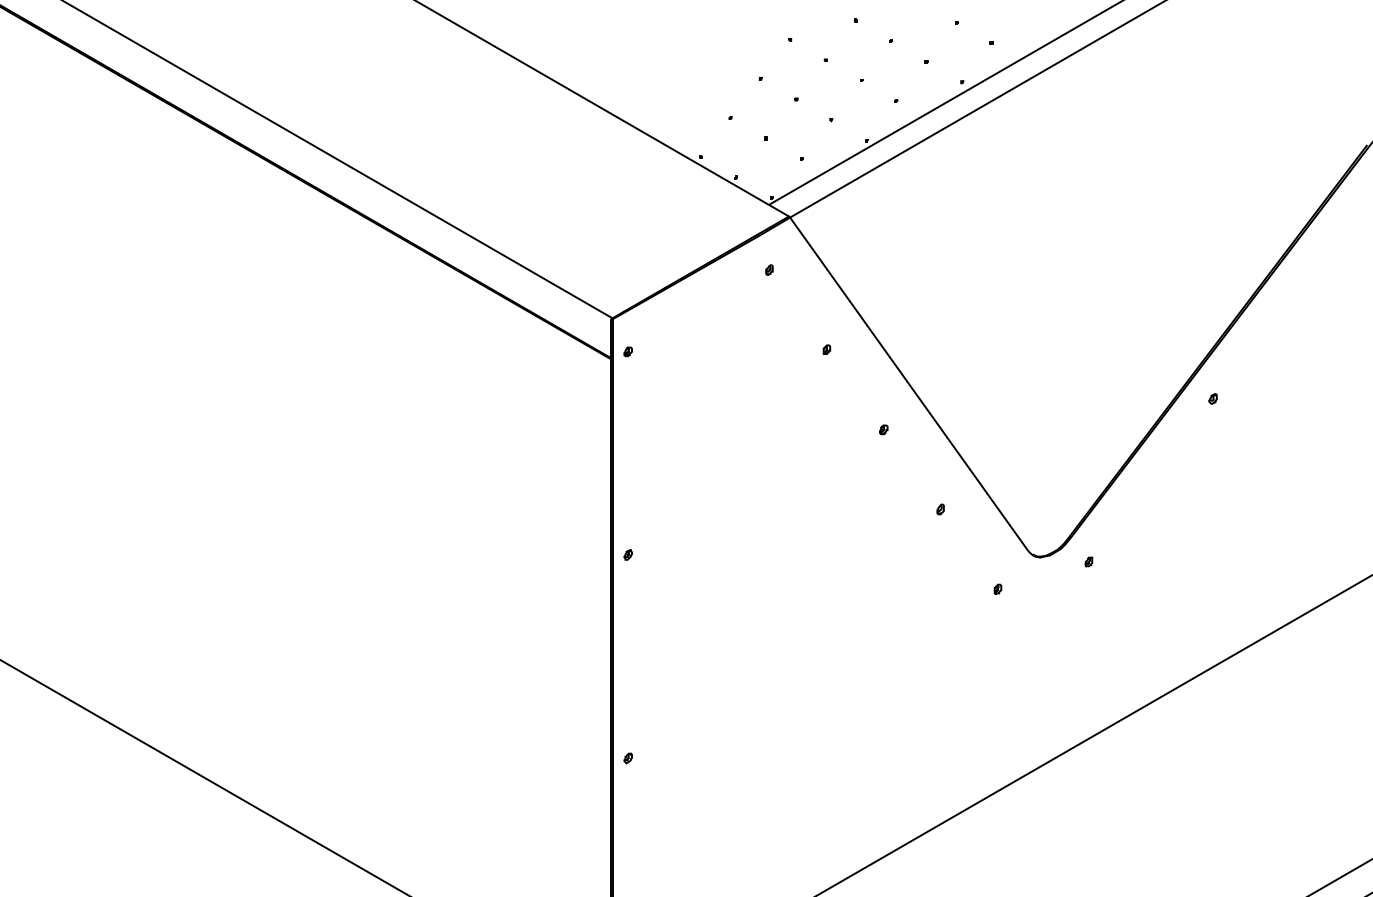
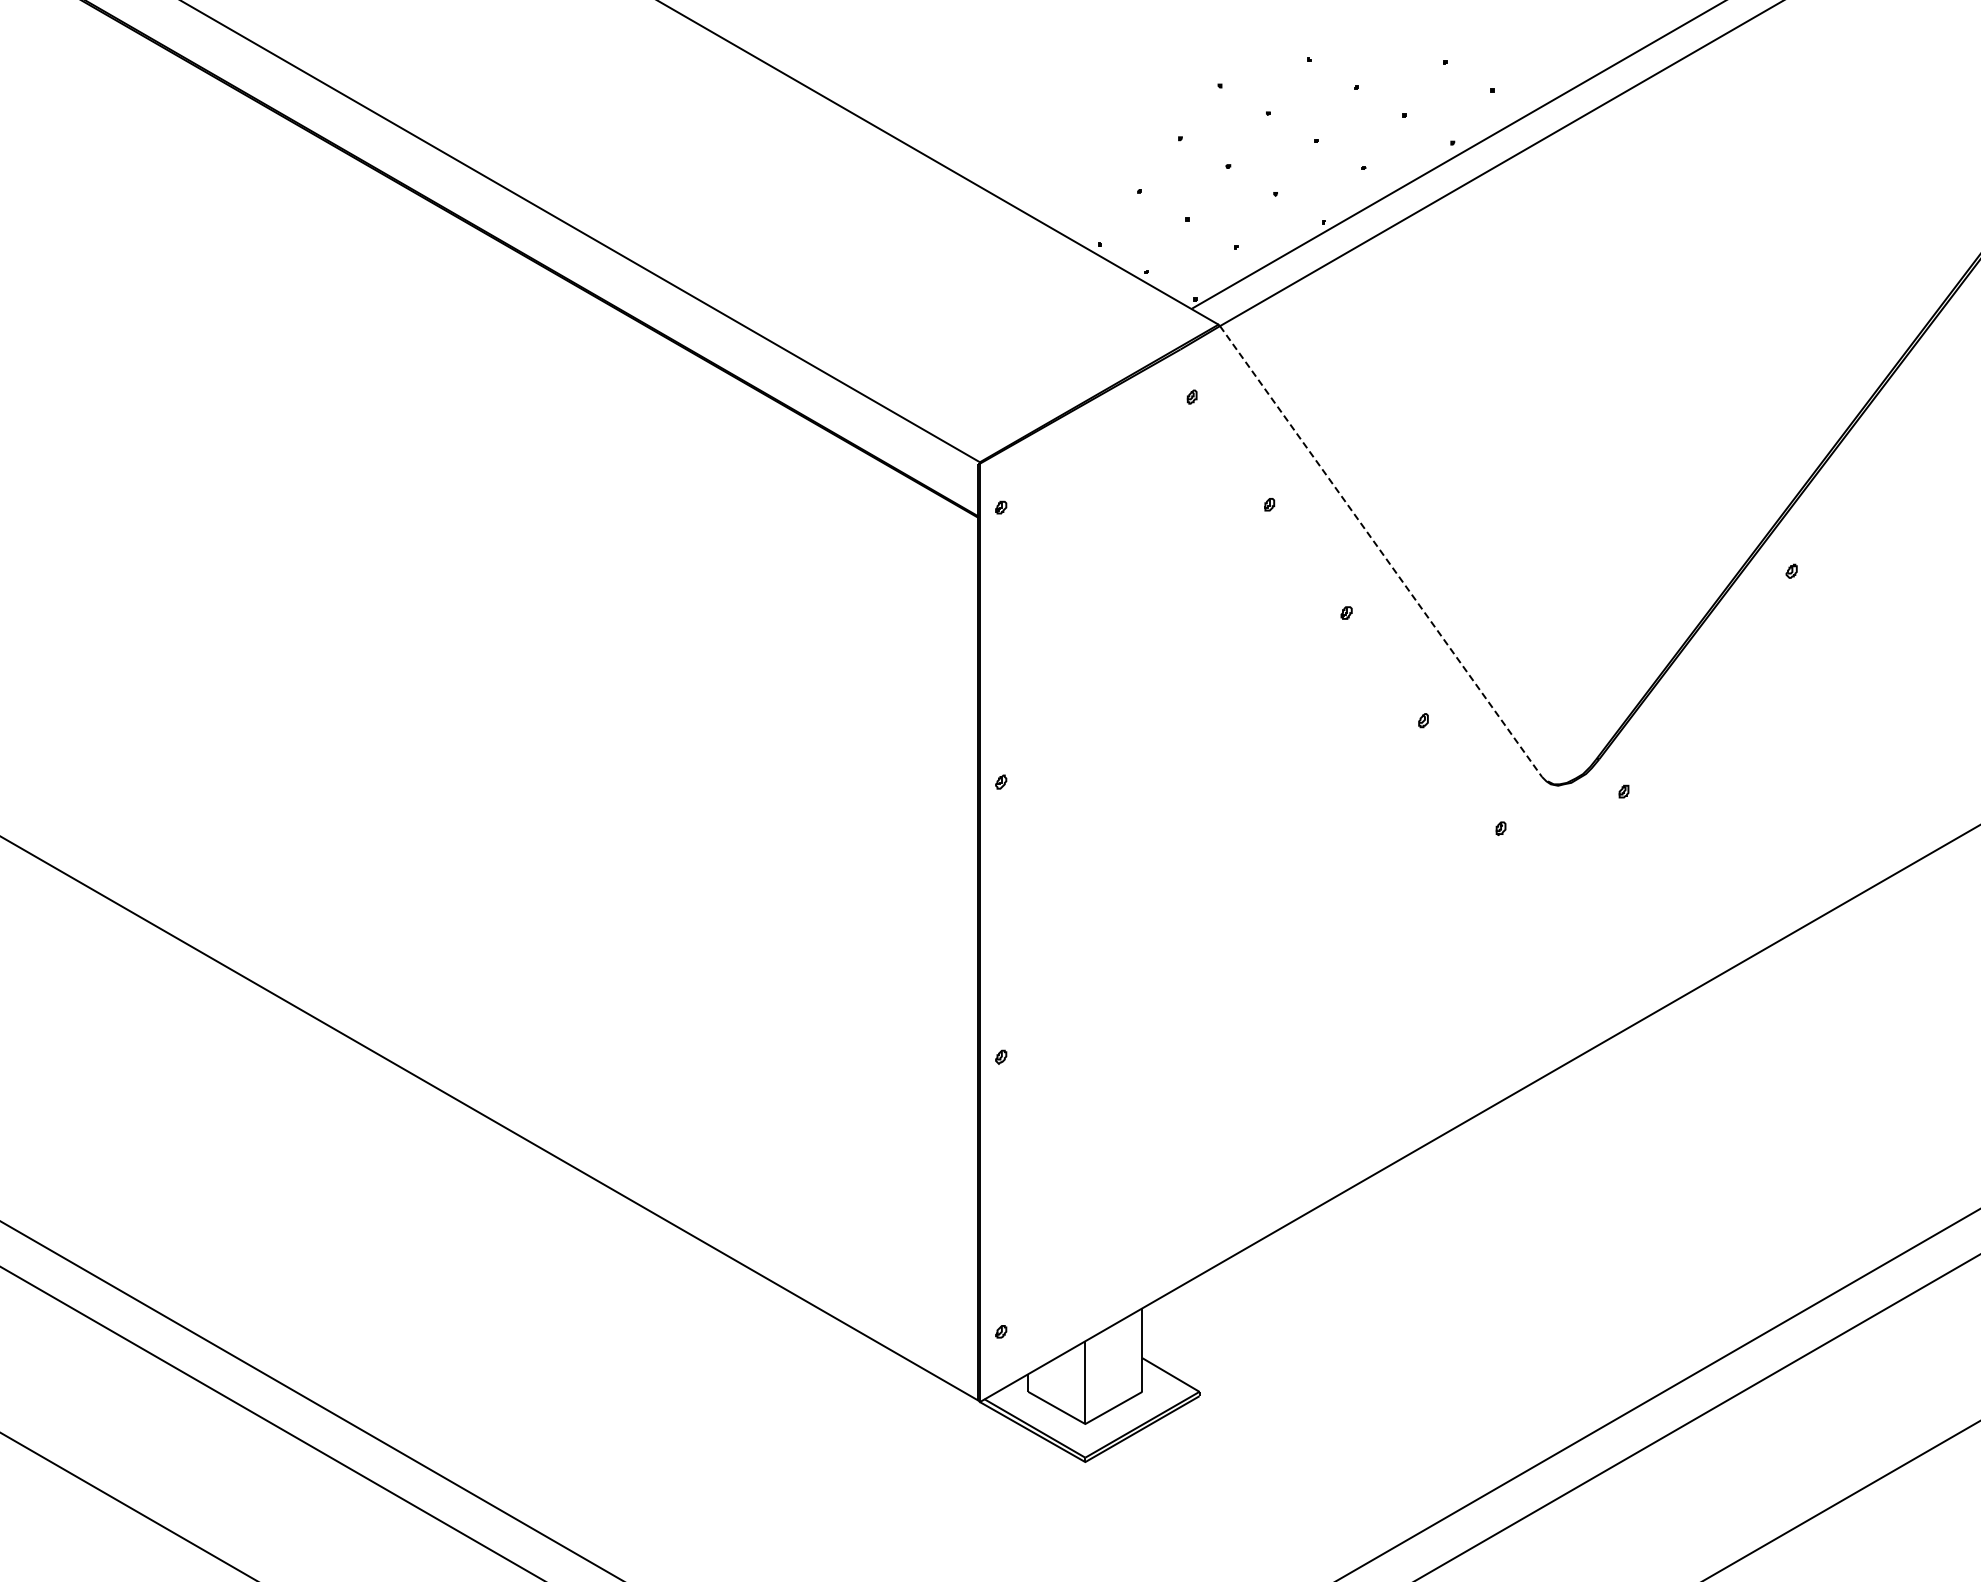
line: (909, 384) -> (1381, 551), solid -> dashed

